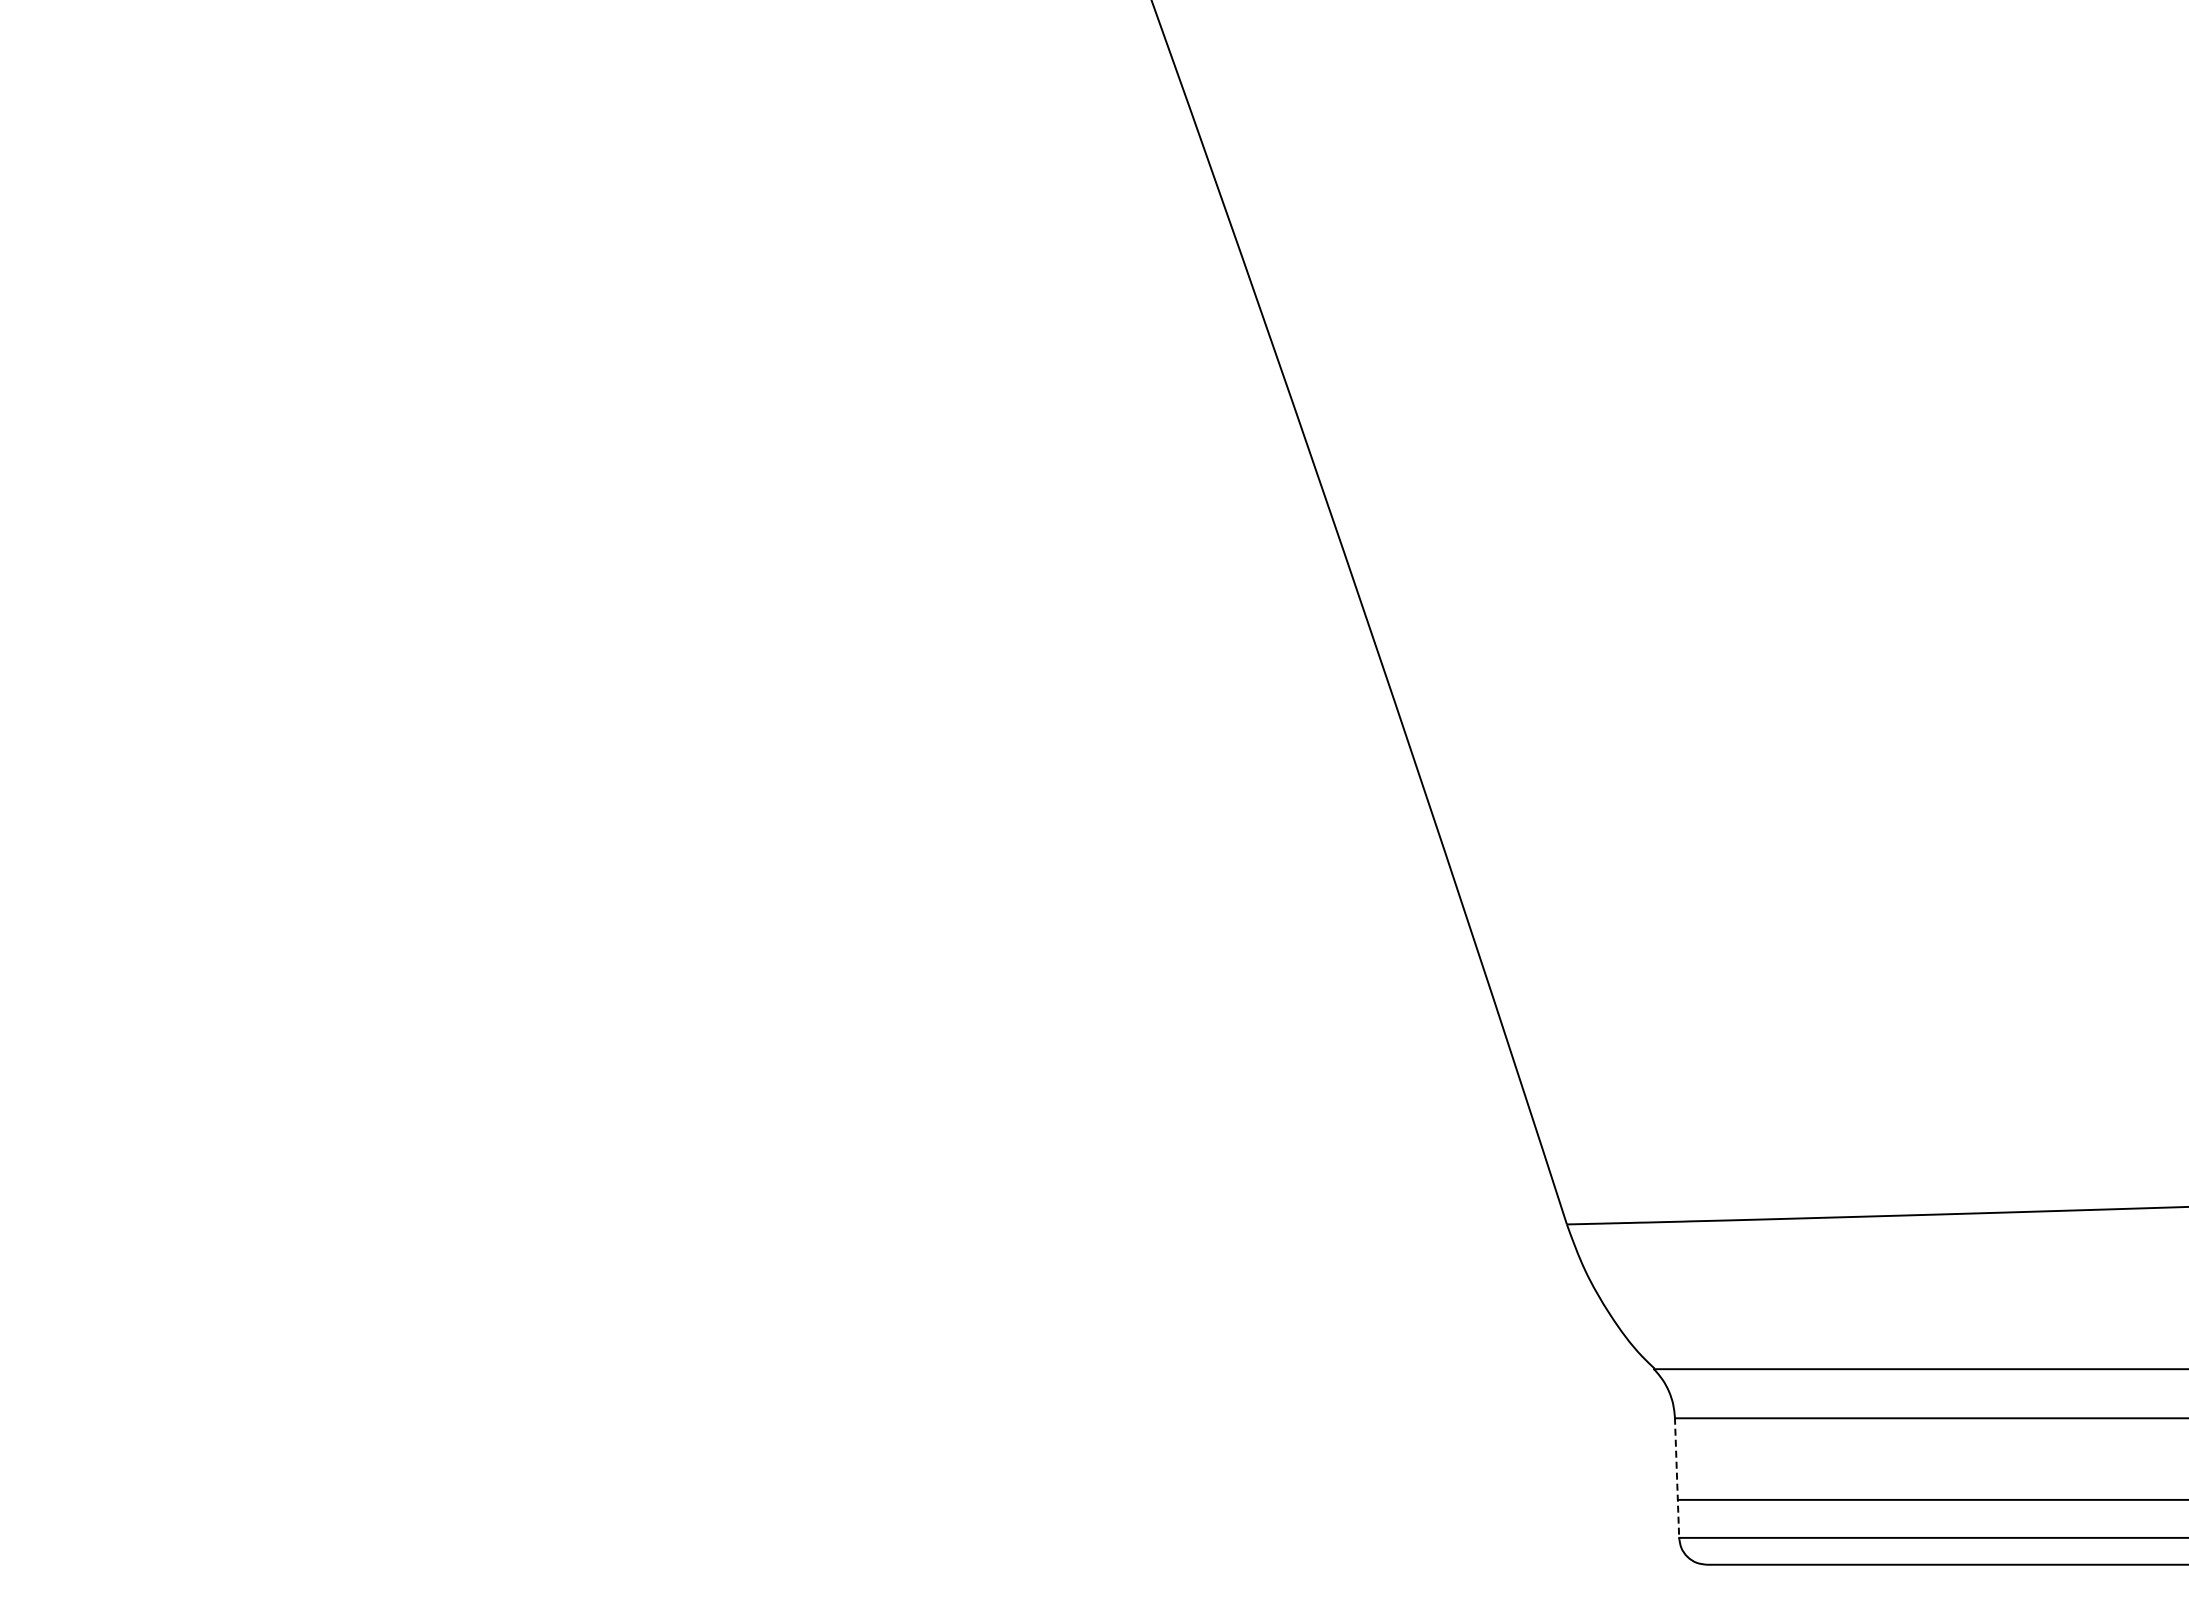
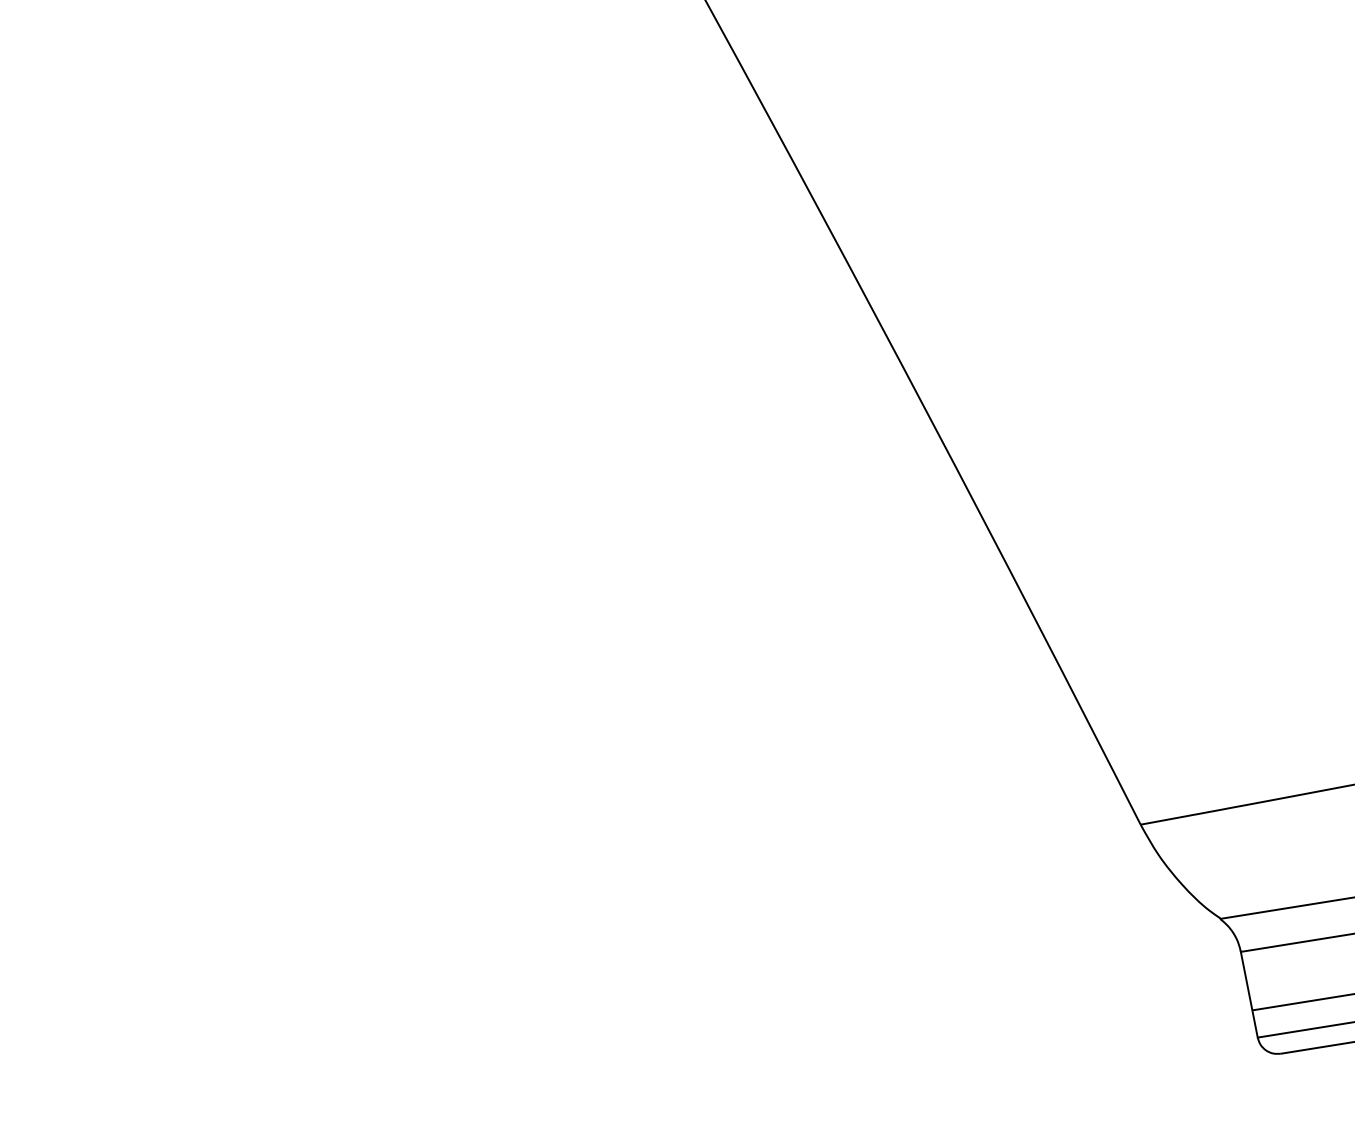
line: (1677, 1478) -> (1249, 994), dashed -> solid

